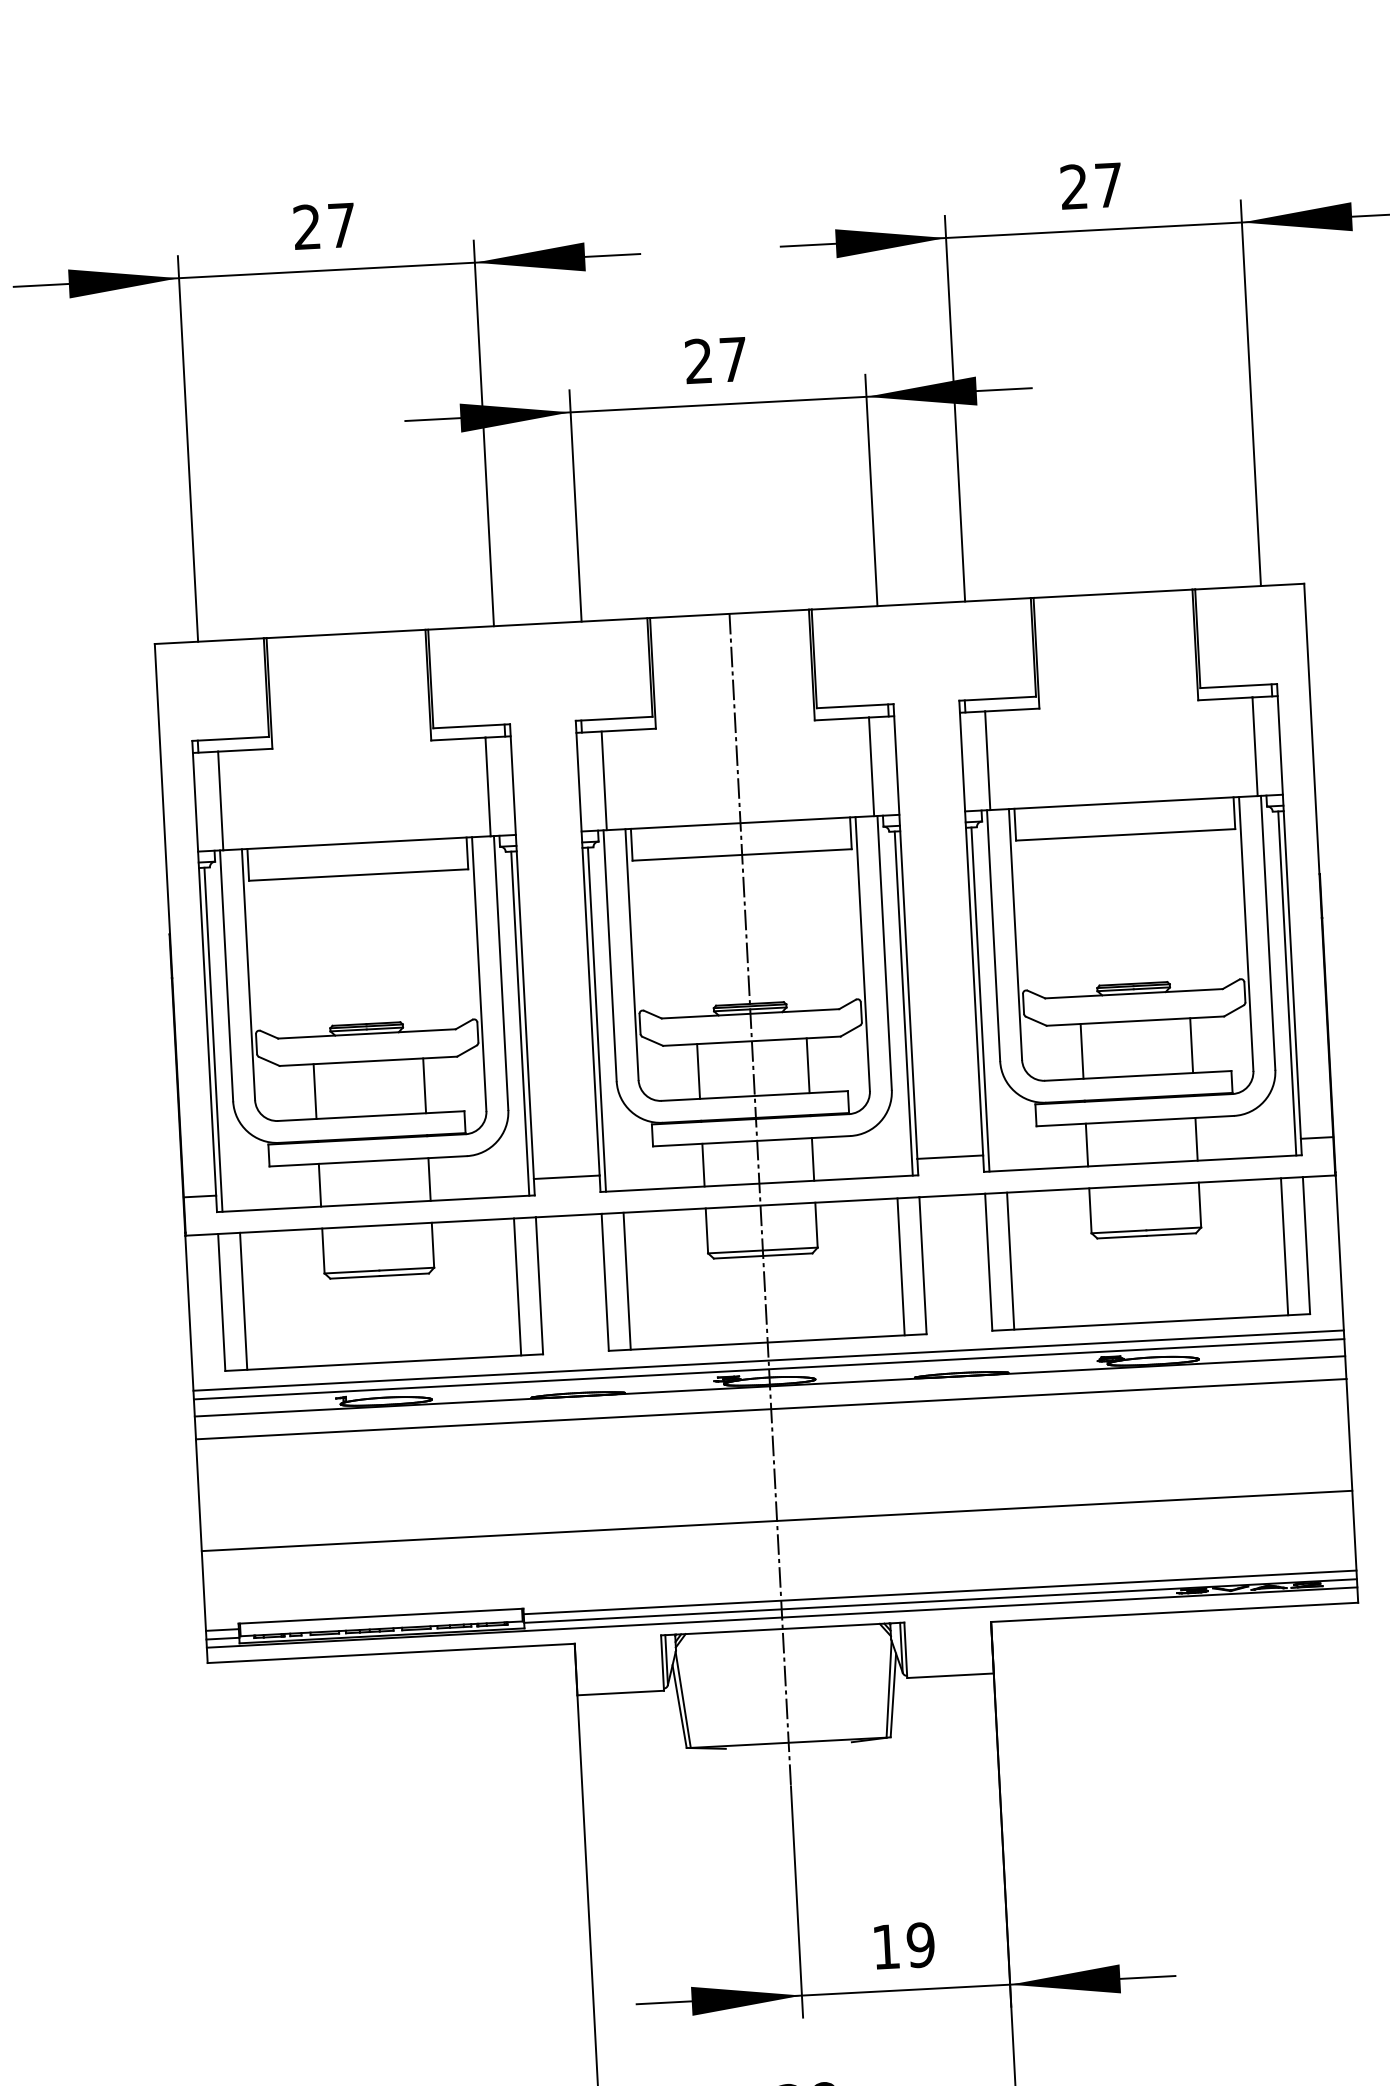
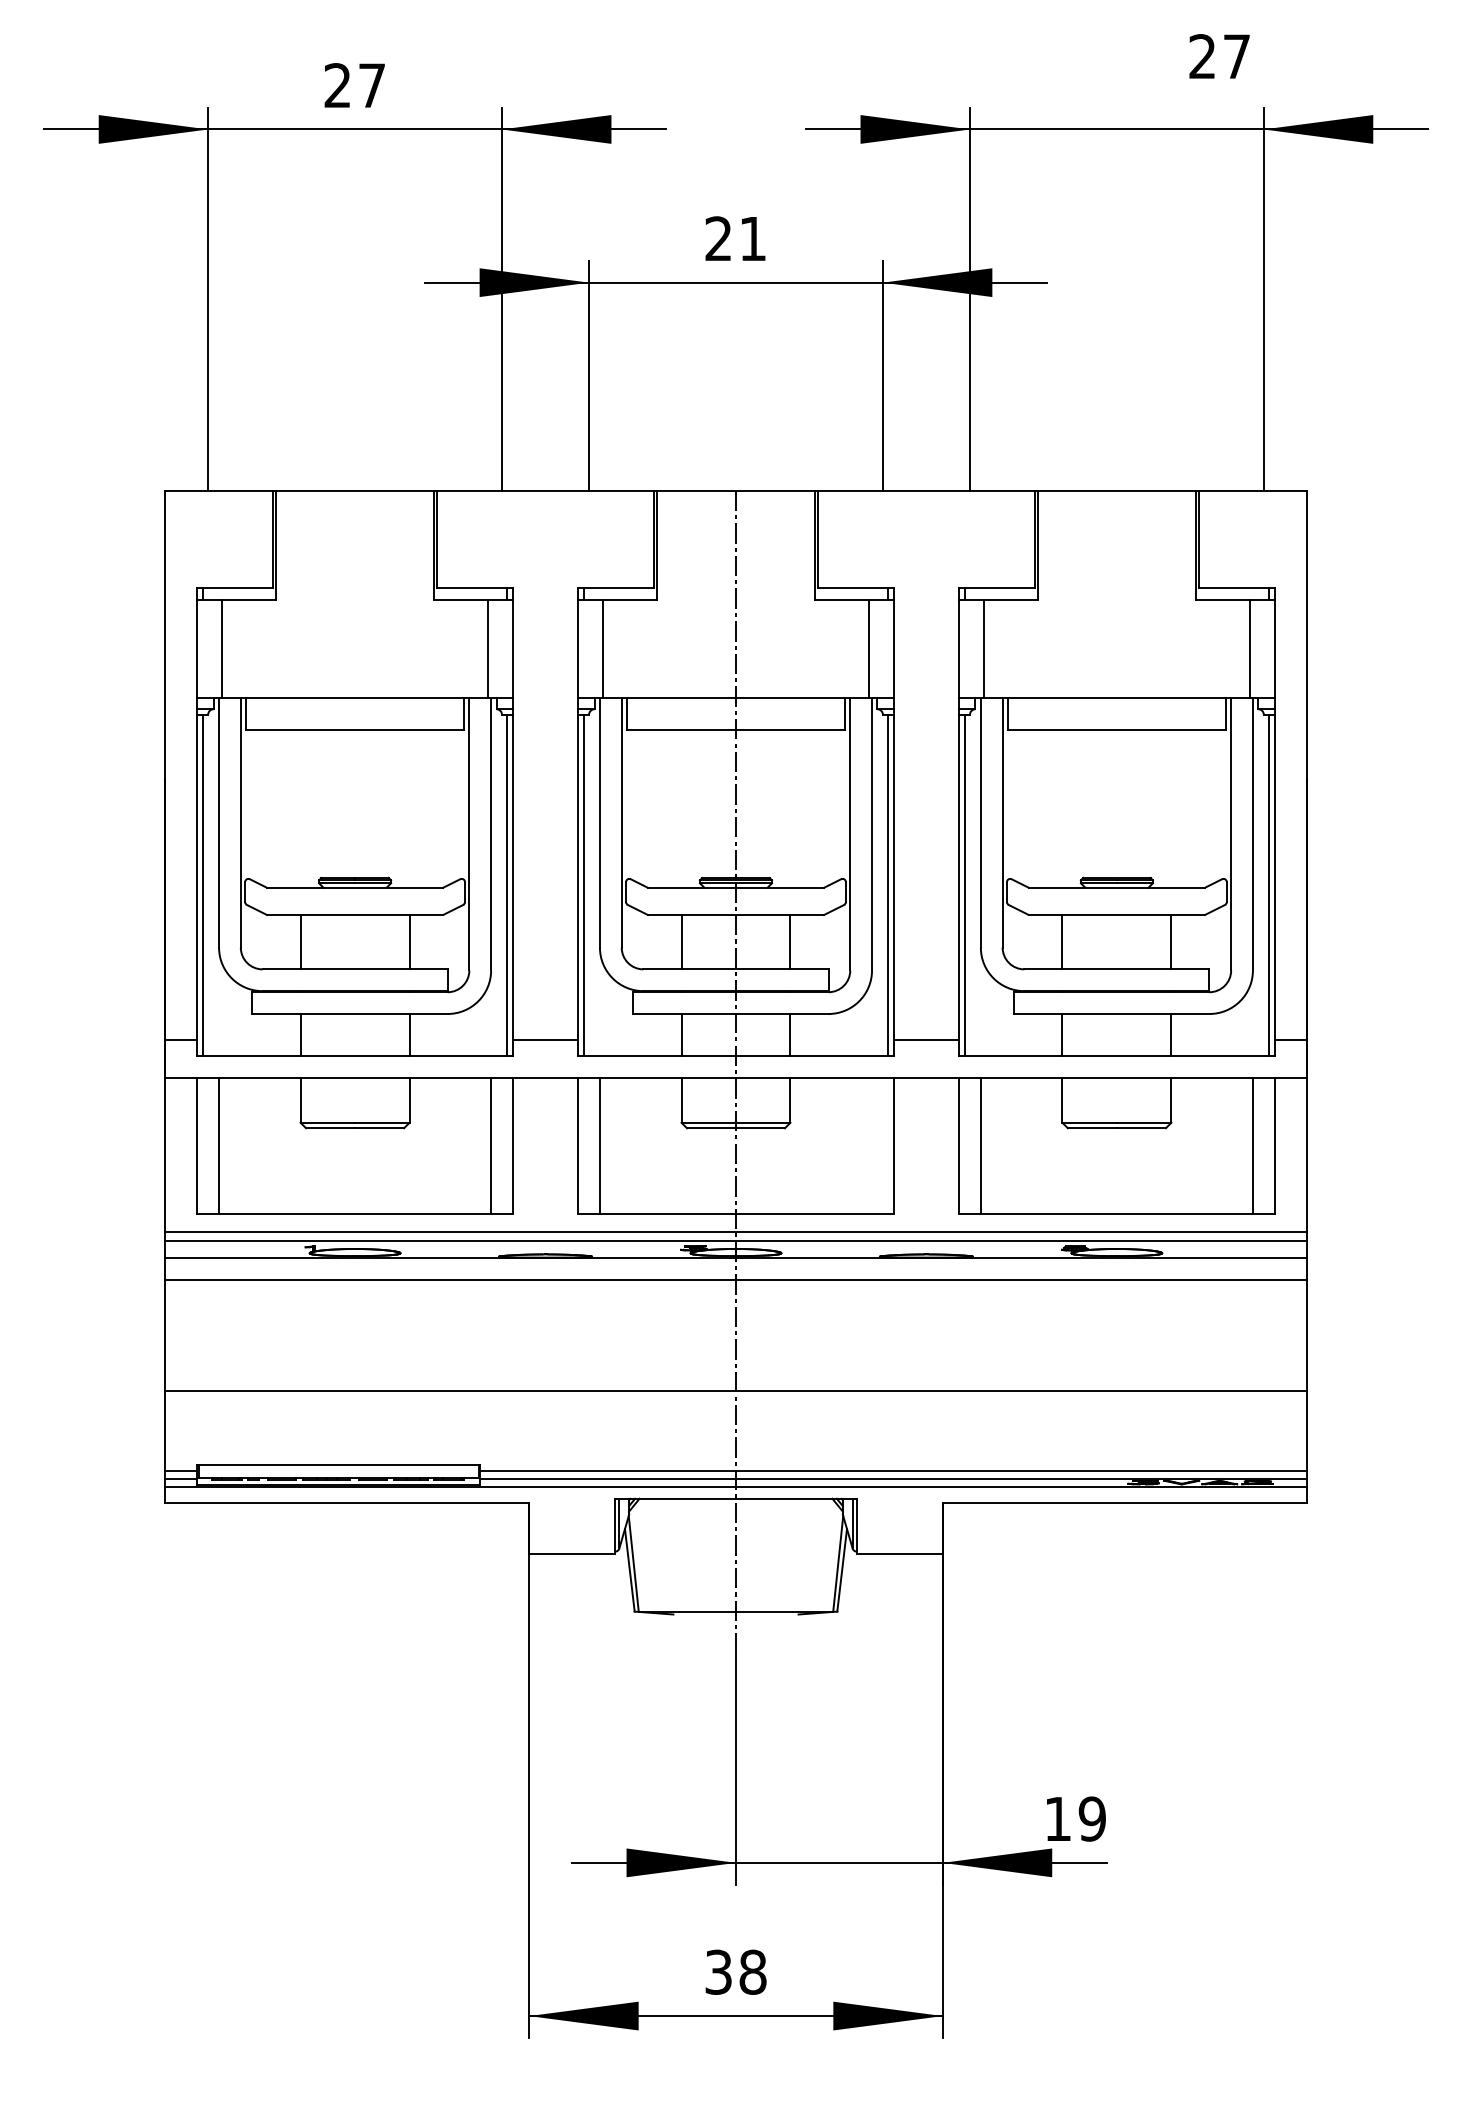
text: (1091, 186) -> (1219, 56), moved
text: (732, 359) -> (752, 238), 27 -> 21
line: (901, 1267) -> (872, 1146), removed
text: (904, 1945) -> (1076, 1818), moved

